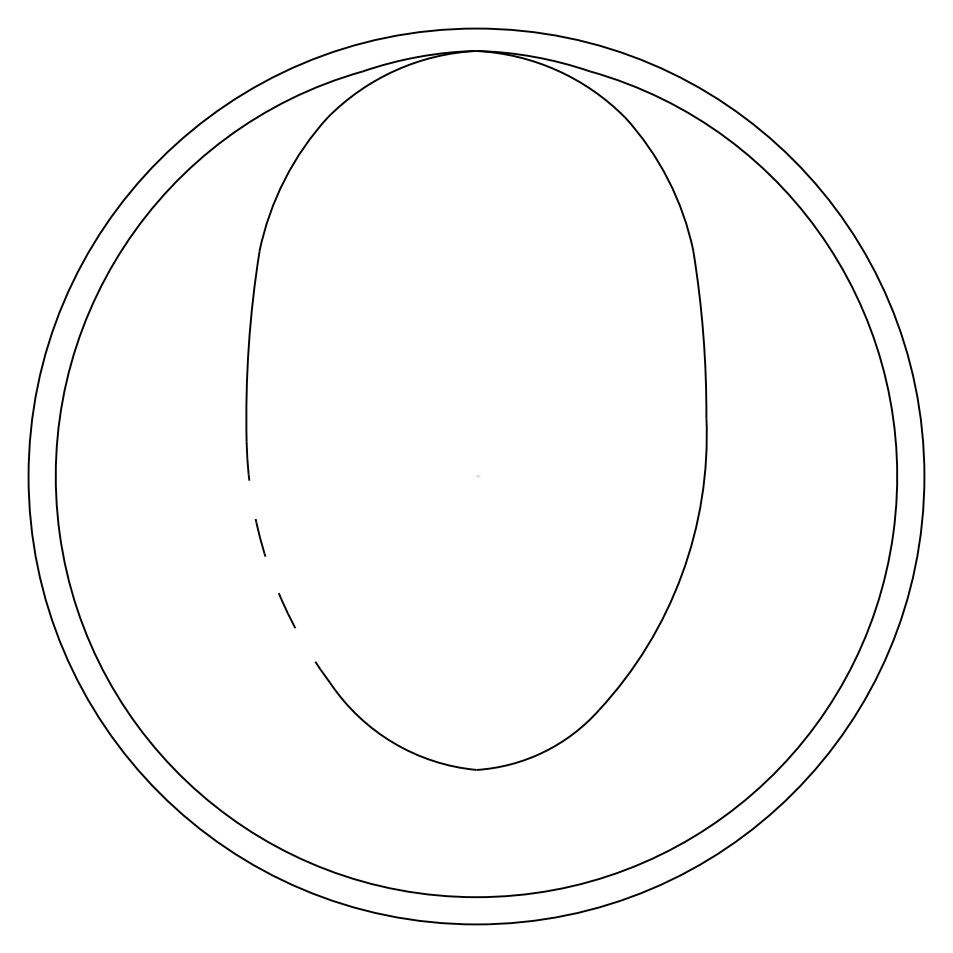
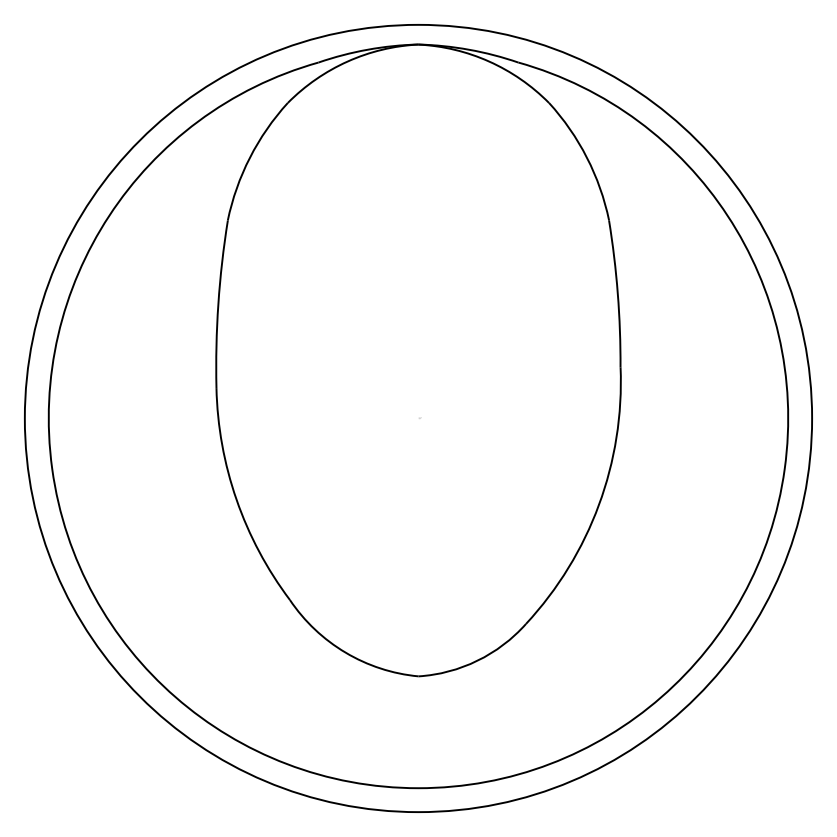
arc: (269, 568) -> (236, 499), dashed -> solid

